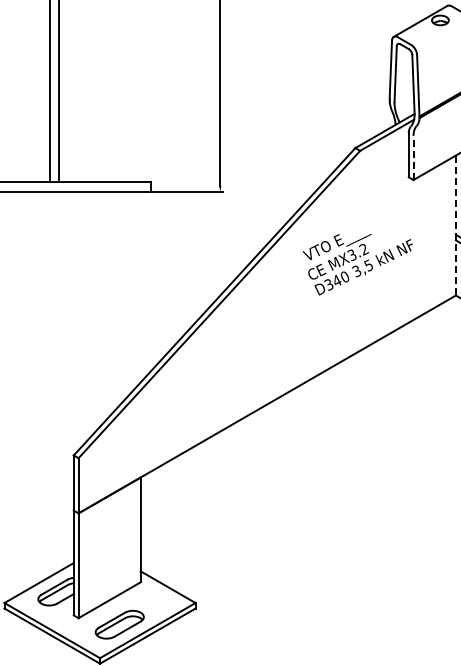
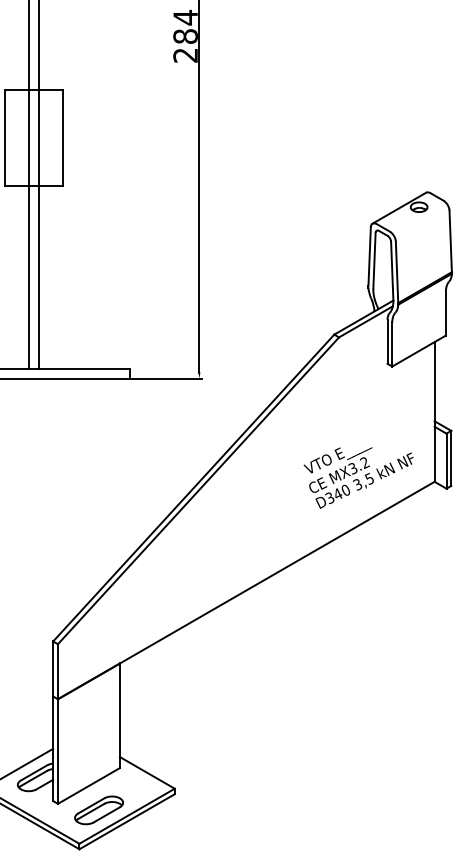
line: (413, 157) -> (392, 344), dashed -> solid
line: (455, 225) -> (434, 411), dashed -> solid
text: (357, 264) -> (358, 477), moved

